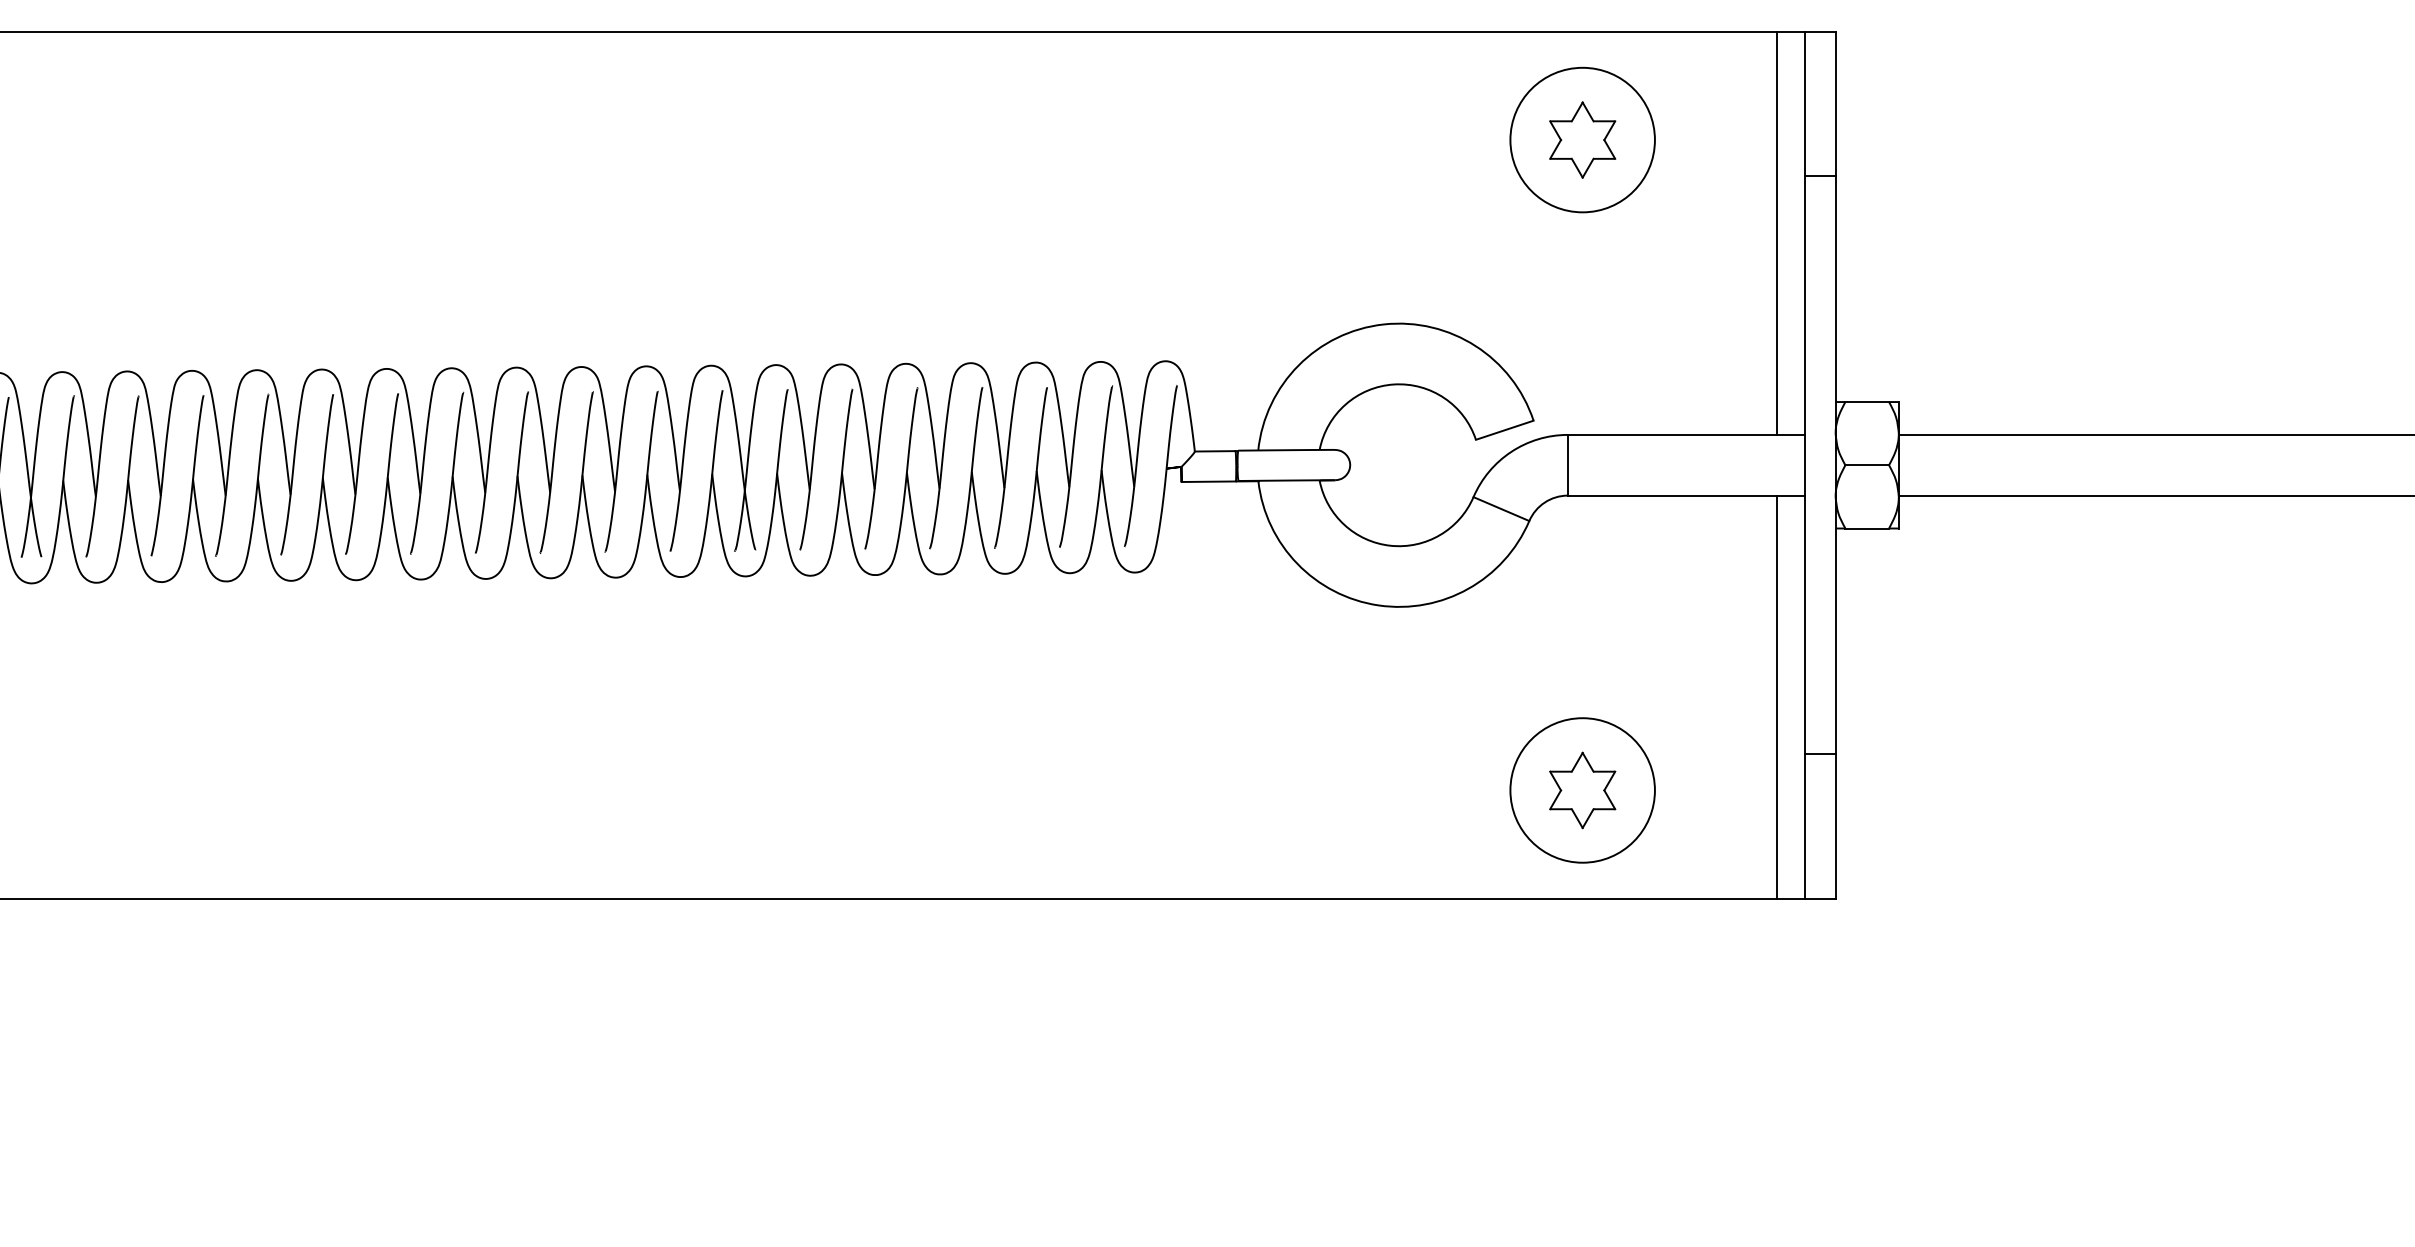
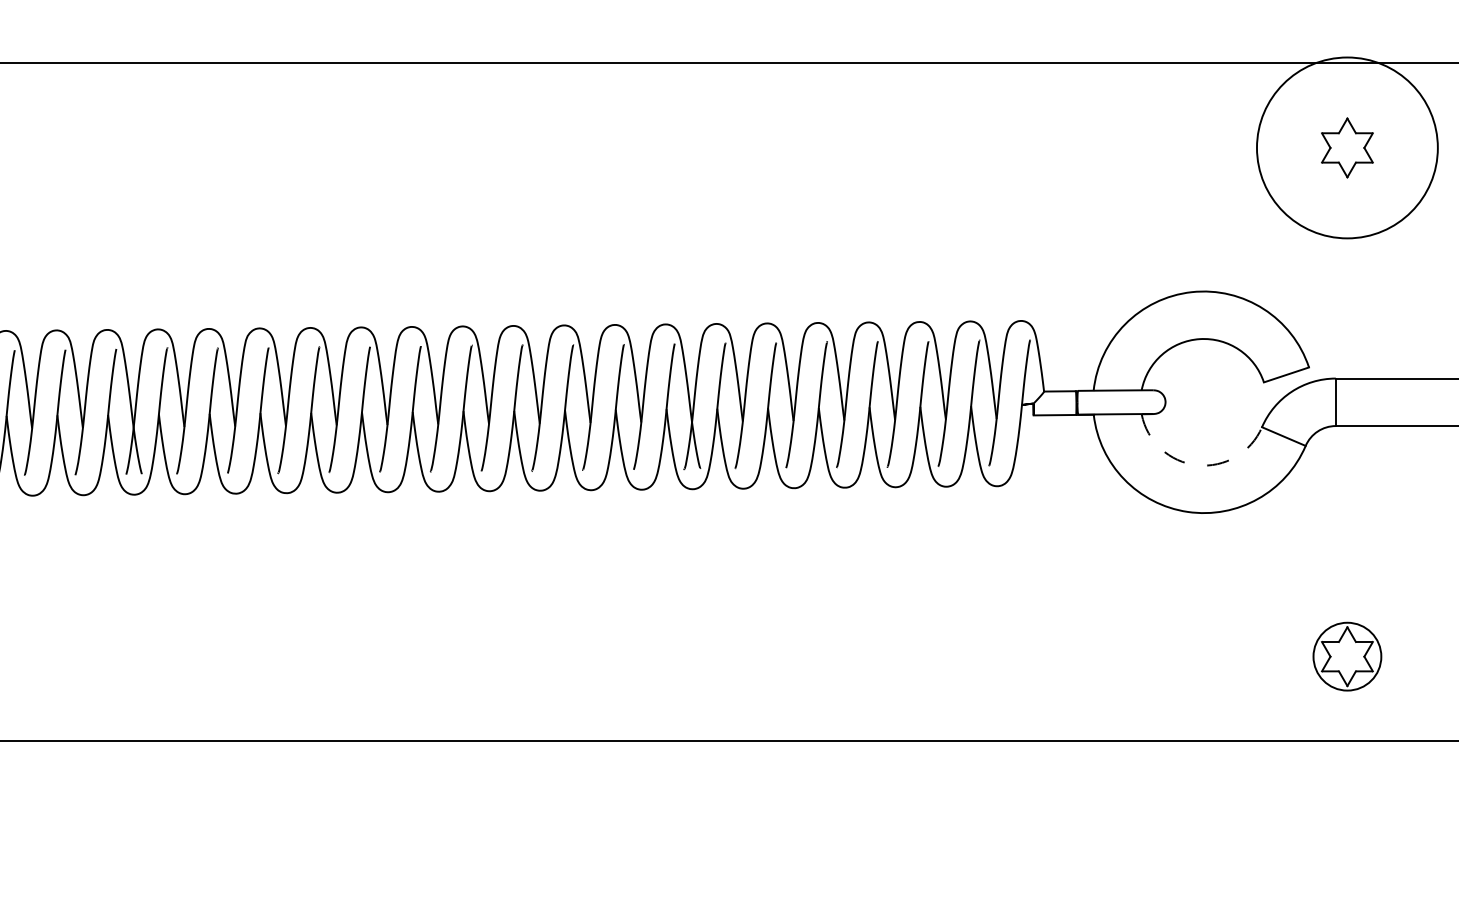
circle: (1582, 139) -> (1347, 147), size x1.6
arc: (1390, 545) -> (1197, 465), solid -> dashed
circle: (1582, 790) -> (1347, 656), size x0.6

